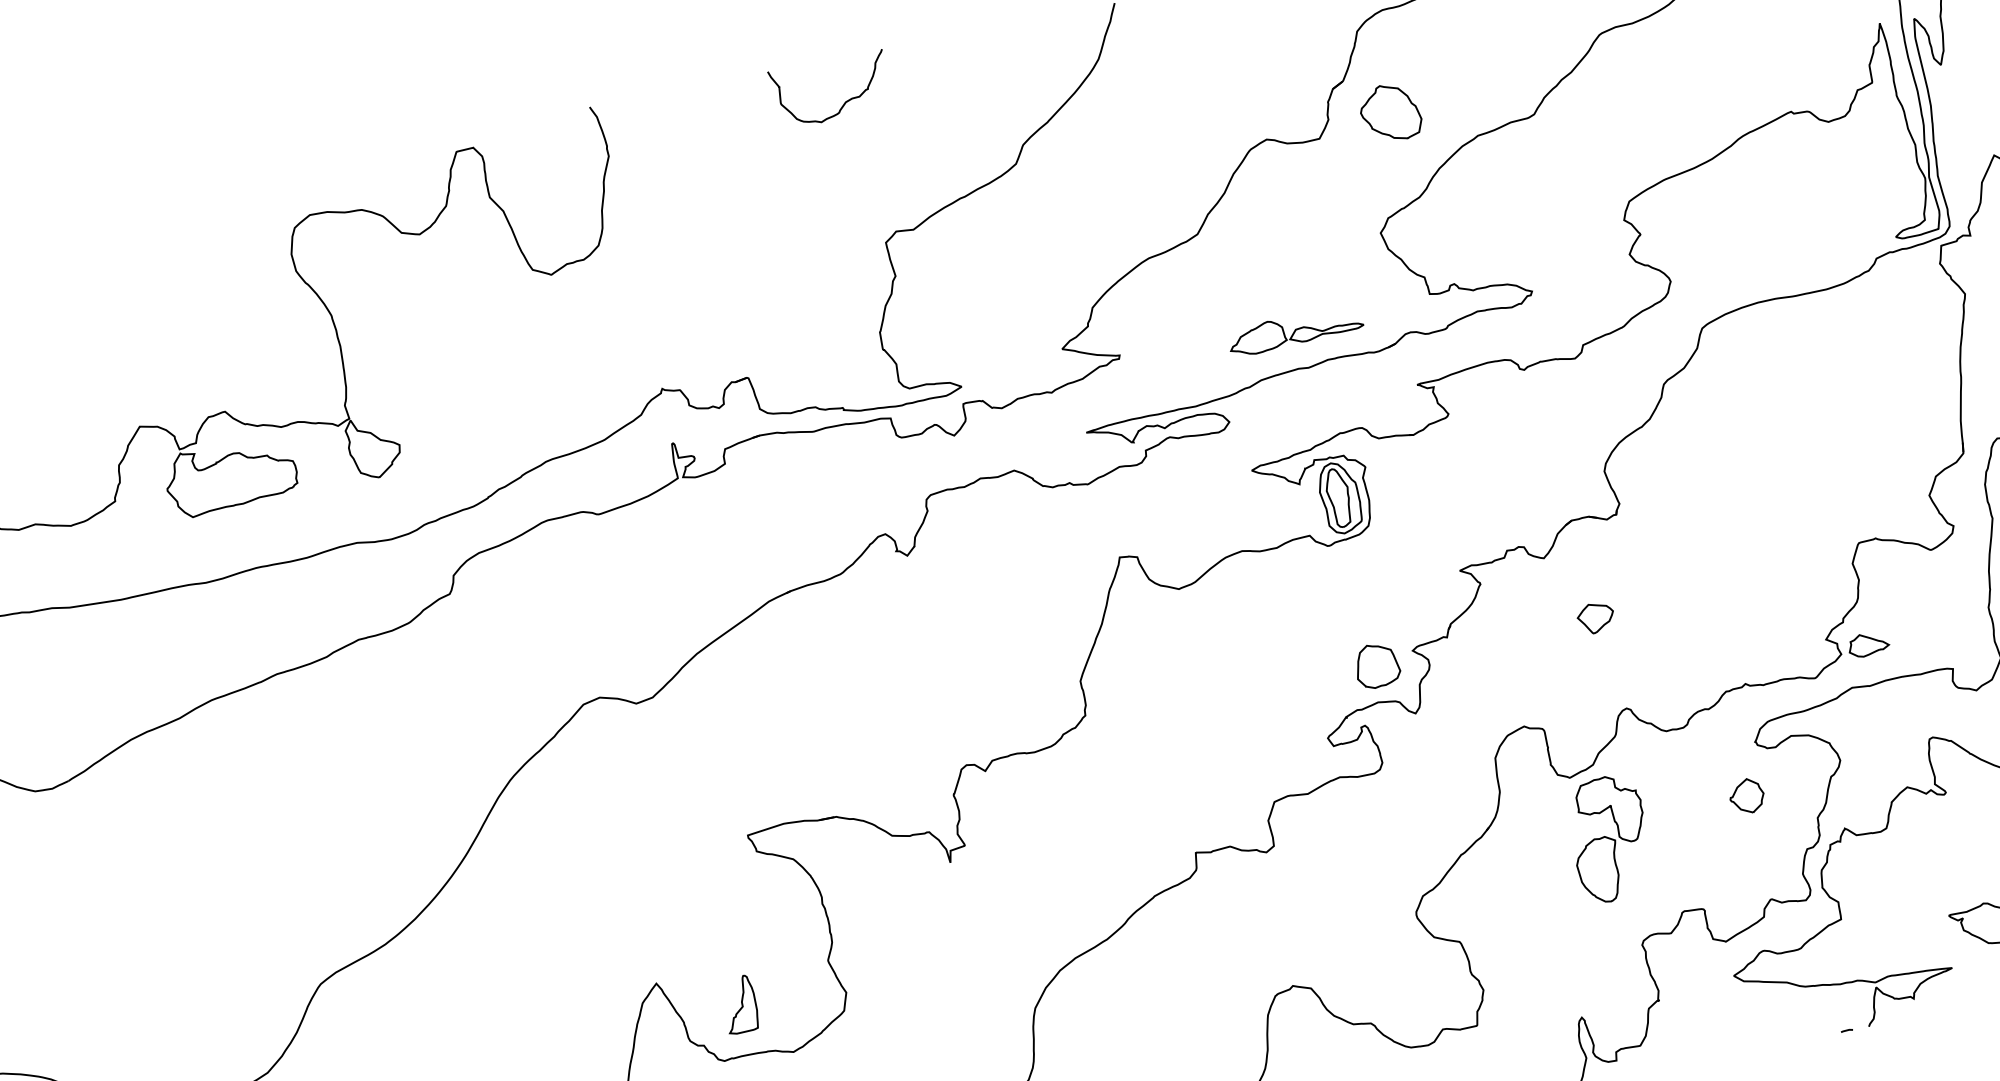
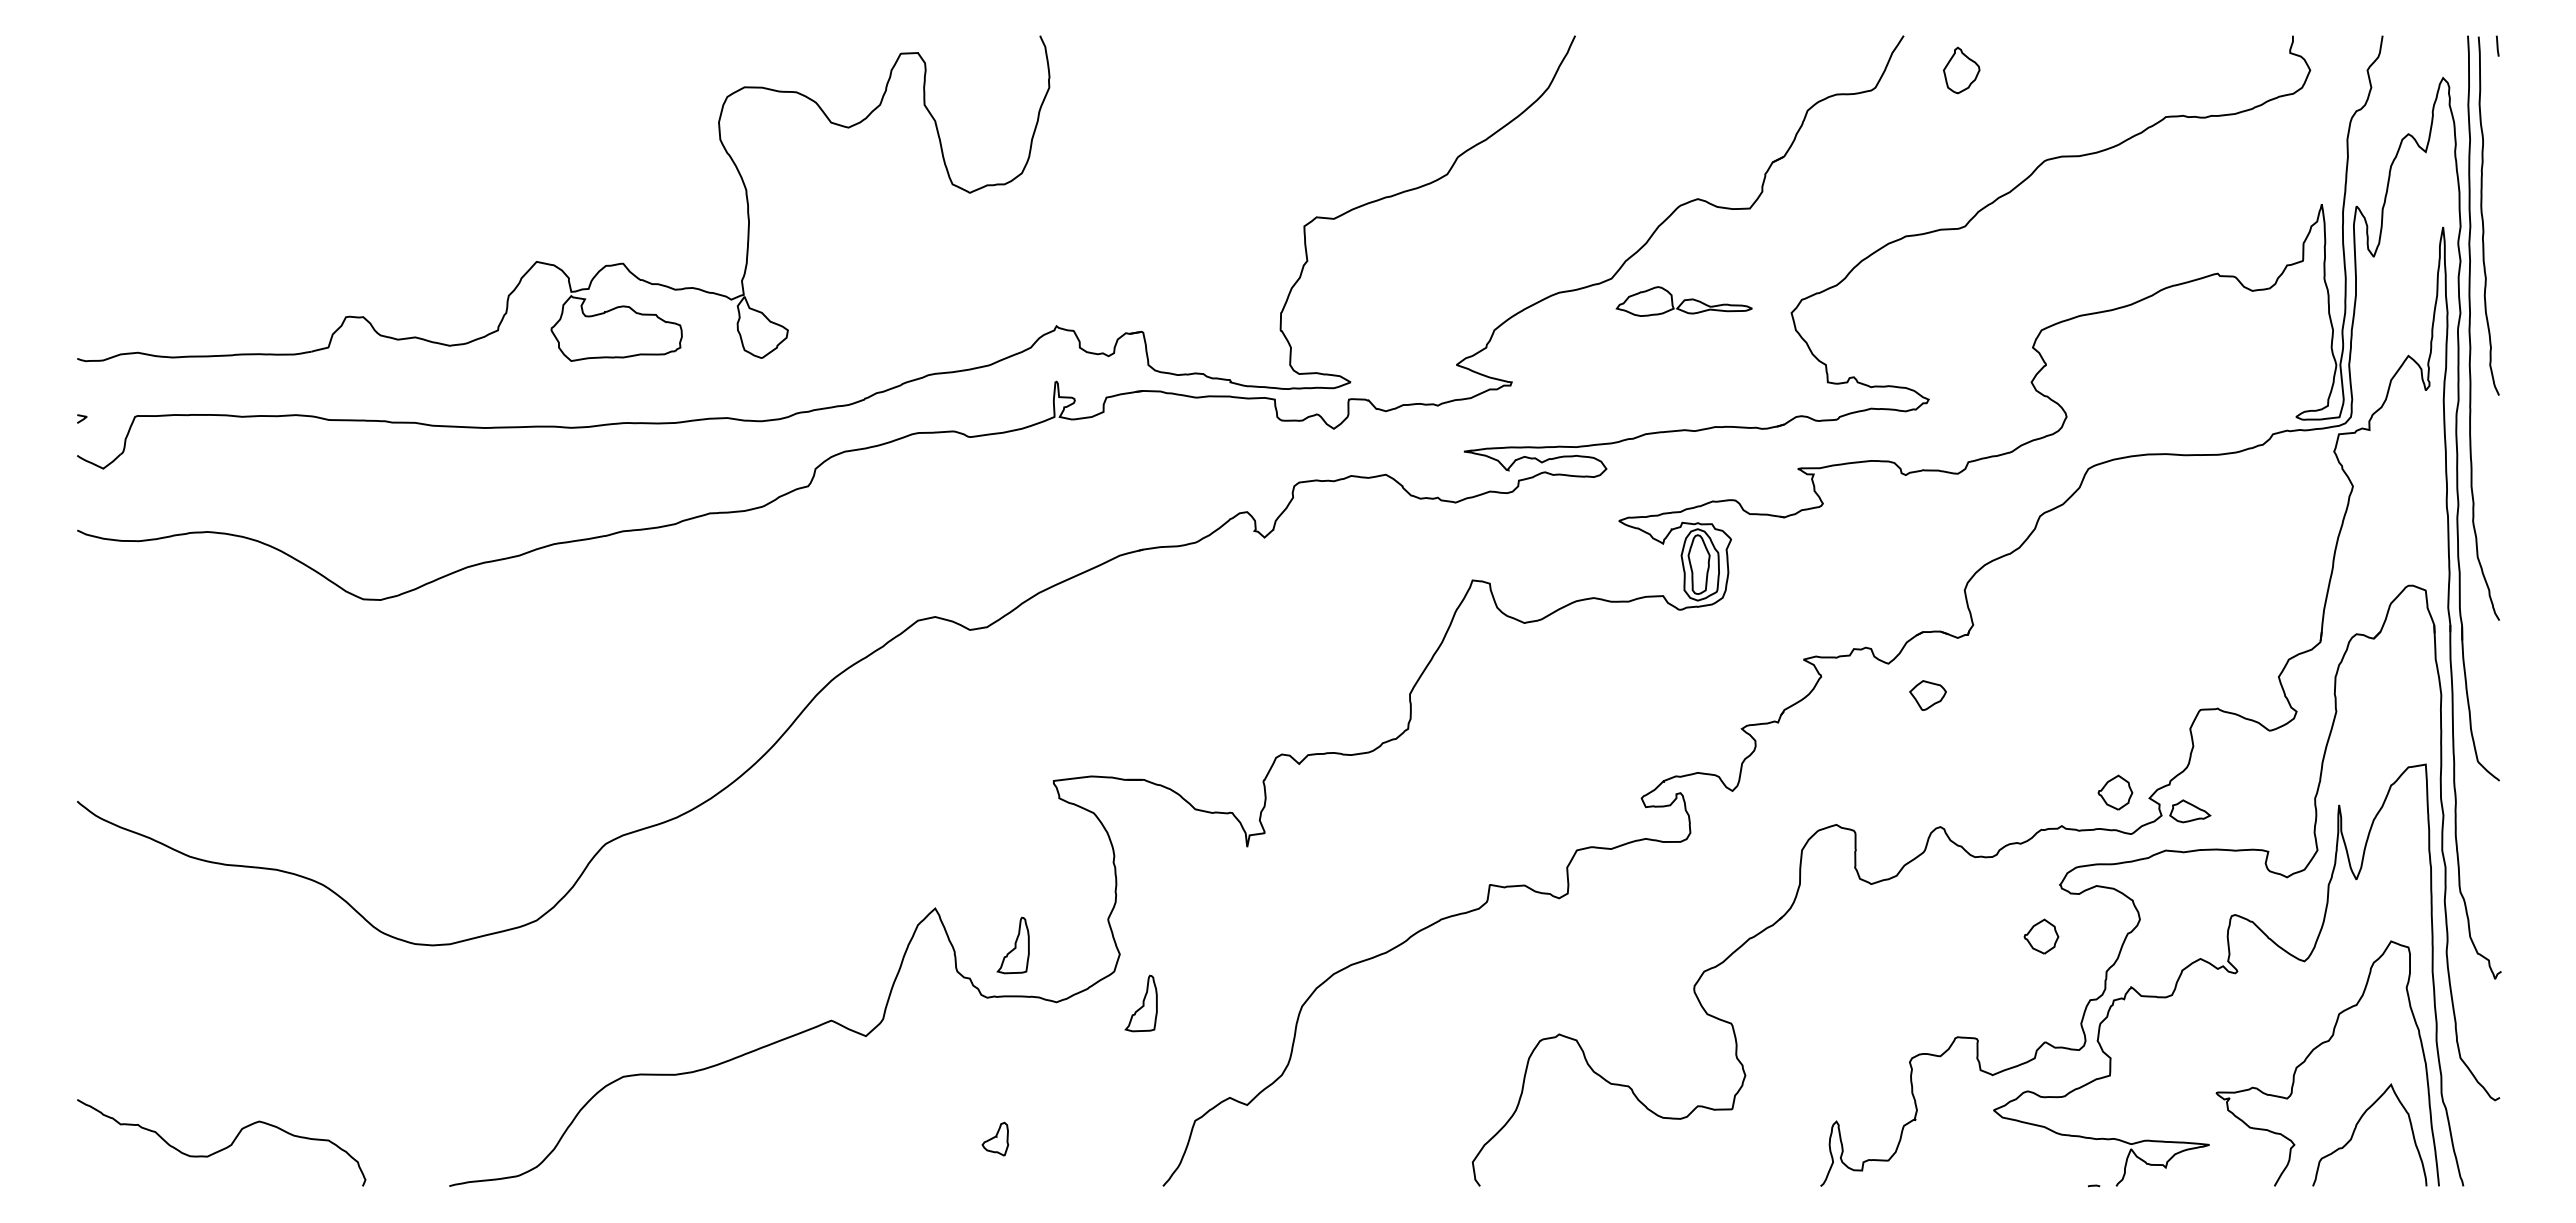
curve: (845, 100) -> (1292, 79), removed
part: (1390, 112) -> (1824, 196), removed
part: (1295, 331) -> (1683, 301), moved
part: (1595, 618) -> (1927, 695), moved
part: (1791, 640) -> (2115, 792), added
part: (1376, 665) -> (1703, 736), removed
part: (1609, 838) -> (1898, 951), removed
part: (876, 1036) -> (1140, 1003), added

